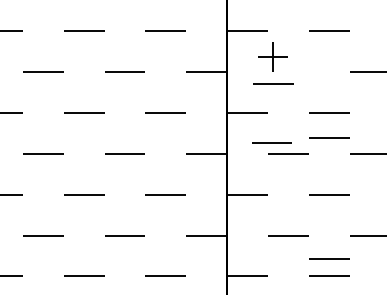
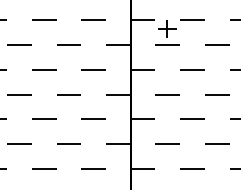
part: (273, 62) -> (167, 32), moved
line: (329, 137) -> (192, 84), removed
line: (271, 142) -> (157, 87), removed
line: (329, 258) -> (192, 157), removed

